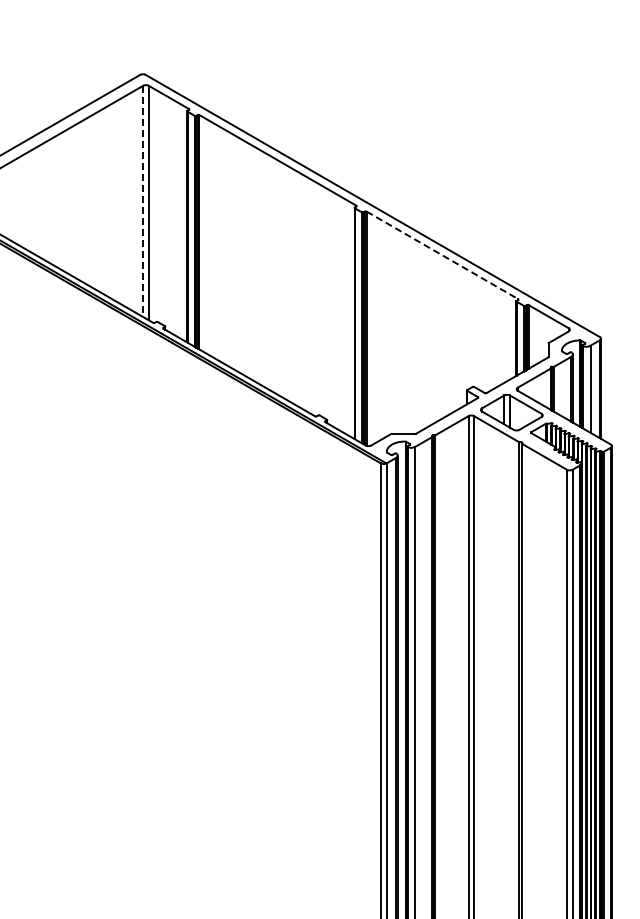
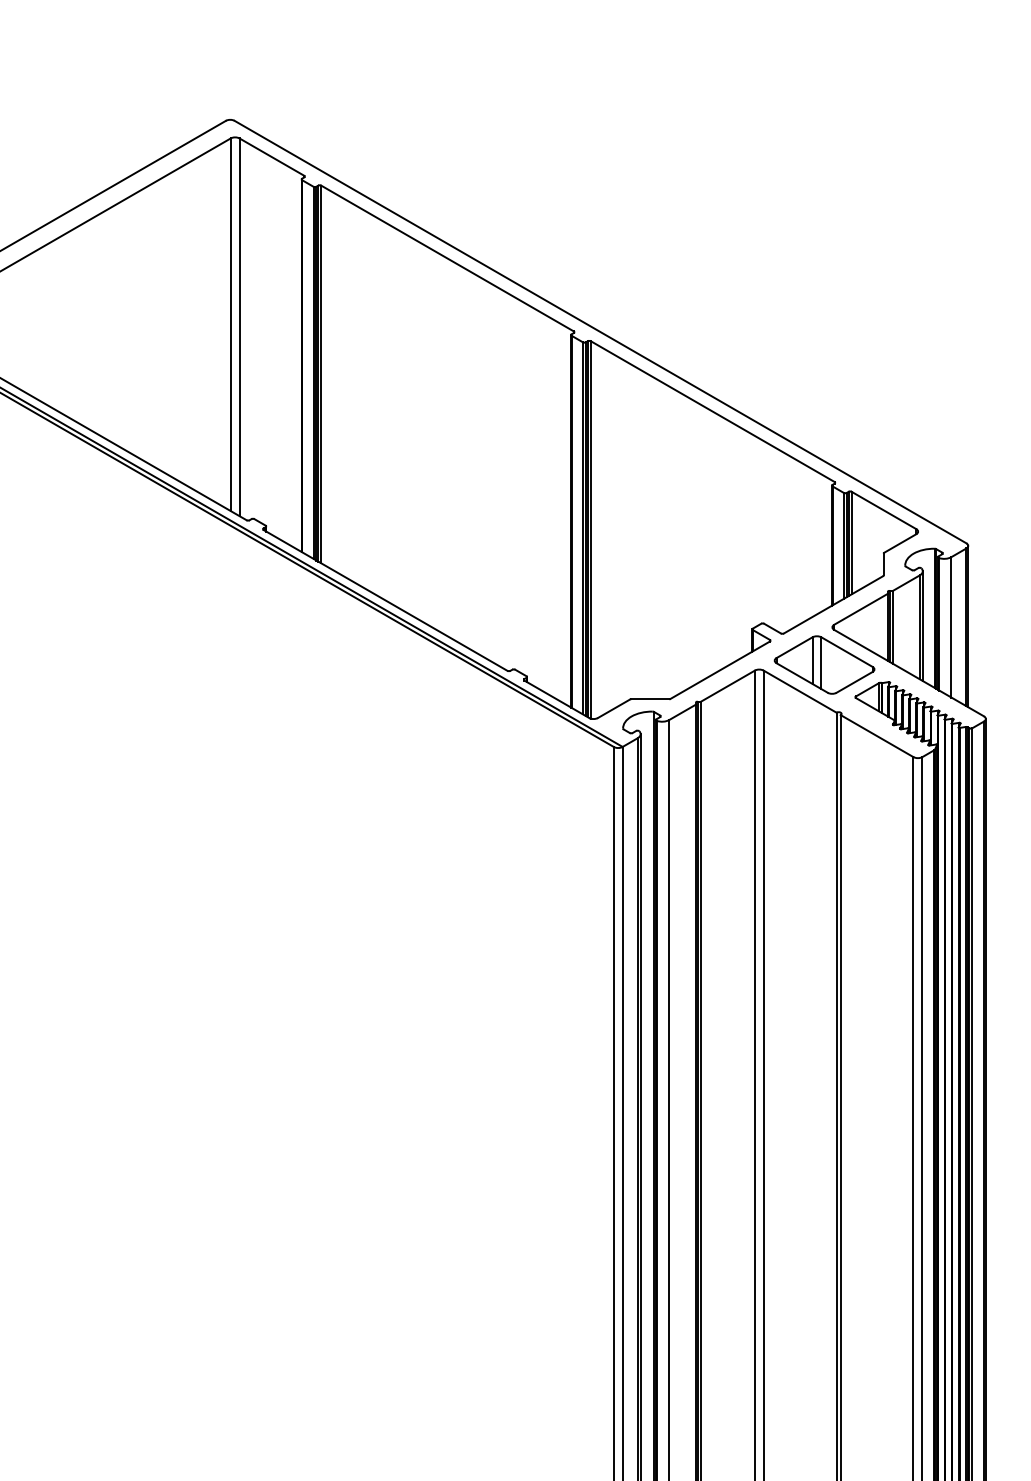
line: (143, 201) -> (231, 324), dashed -> solid
line: (442, 255) -> (712, 411), dashed -> solid

